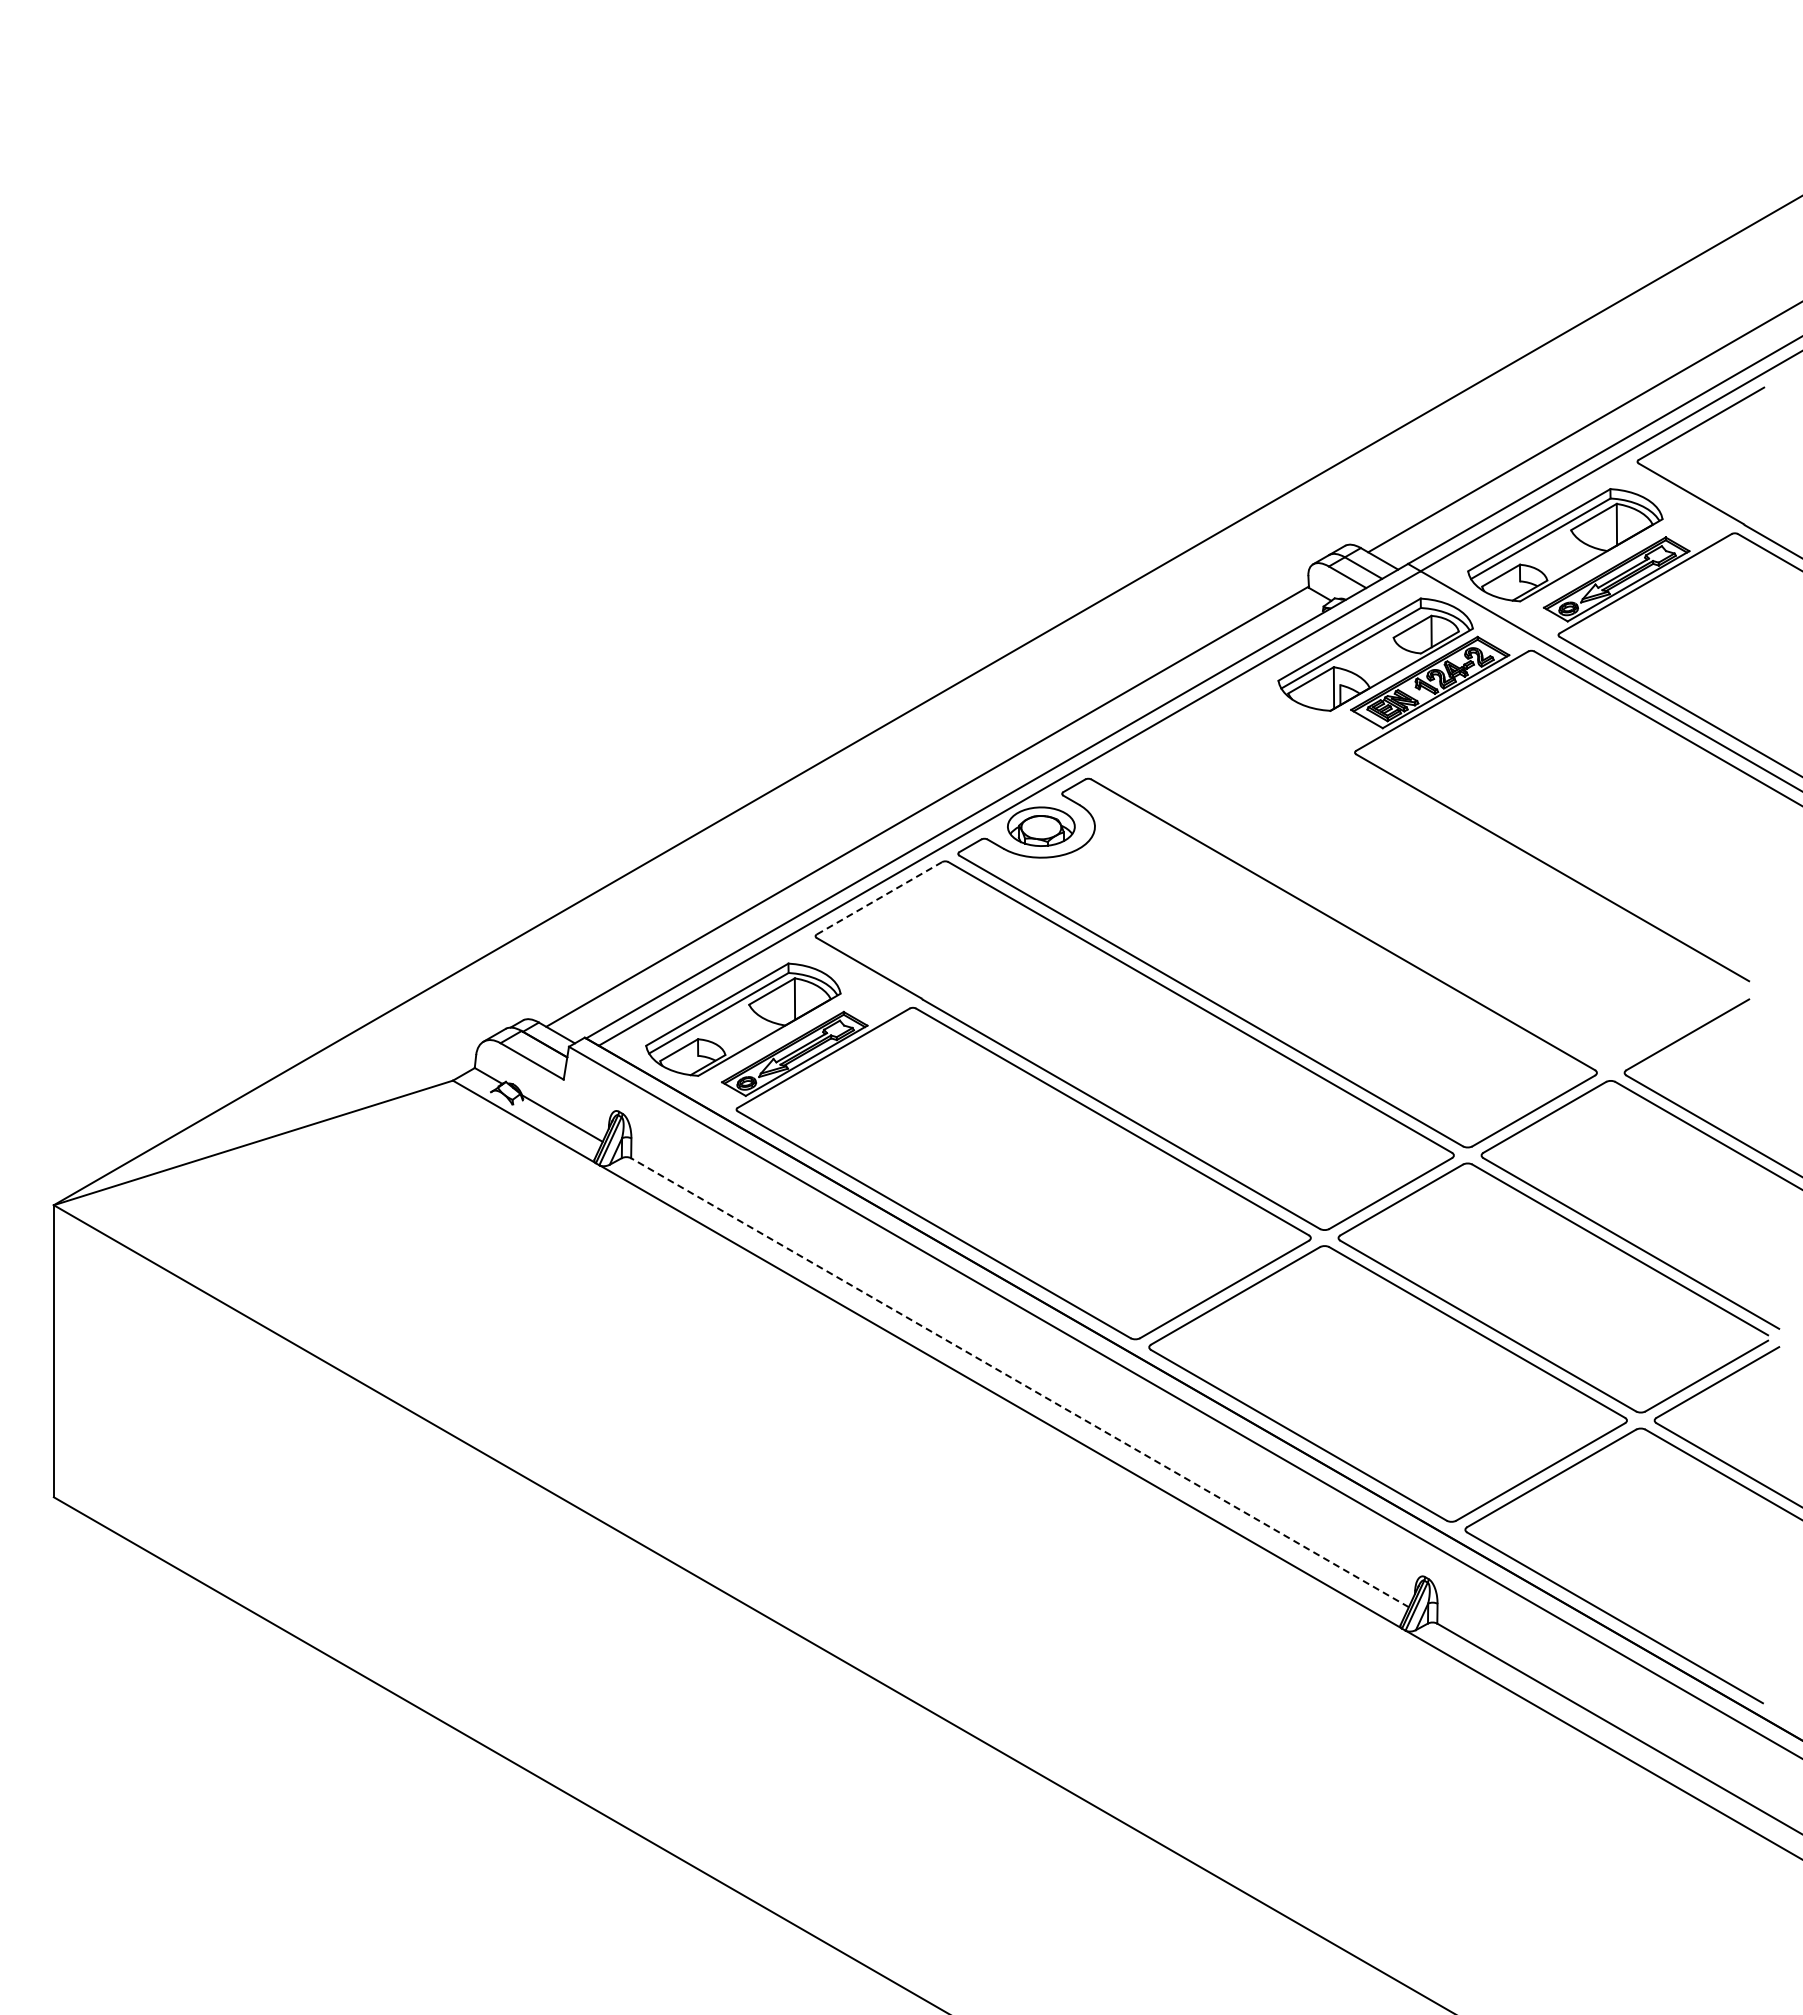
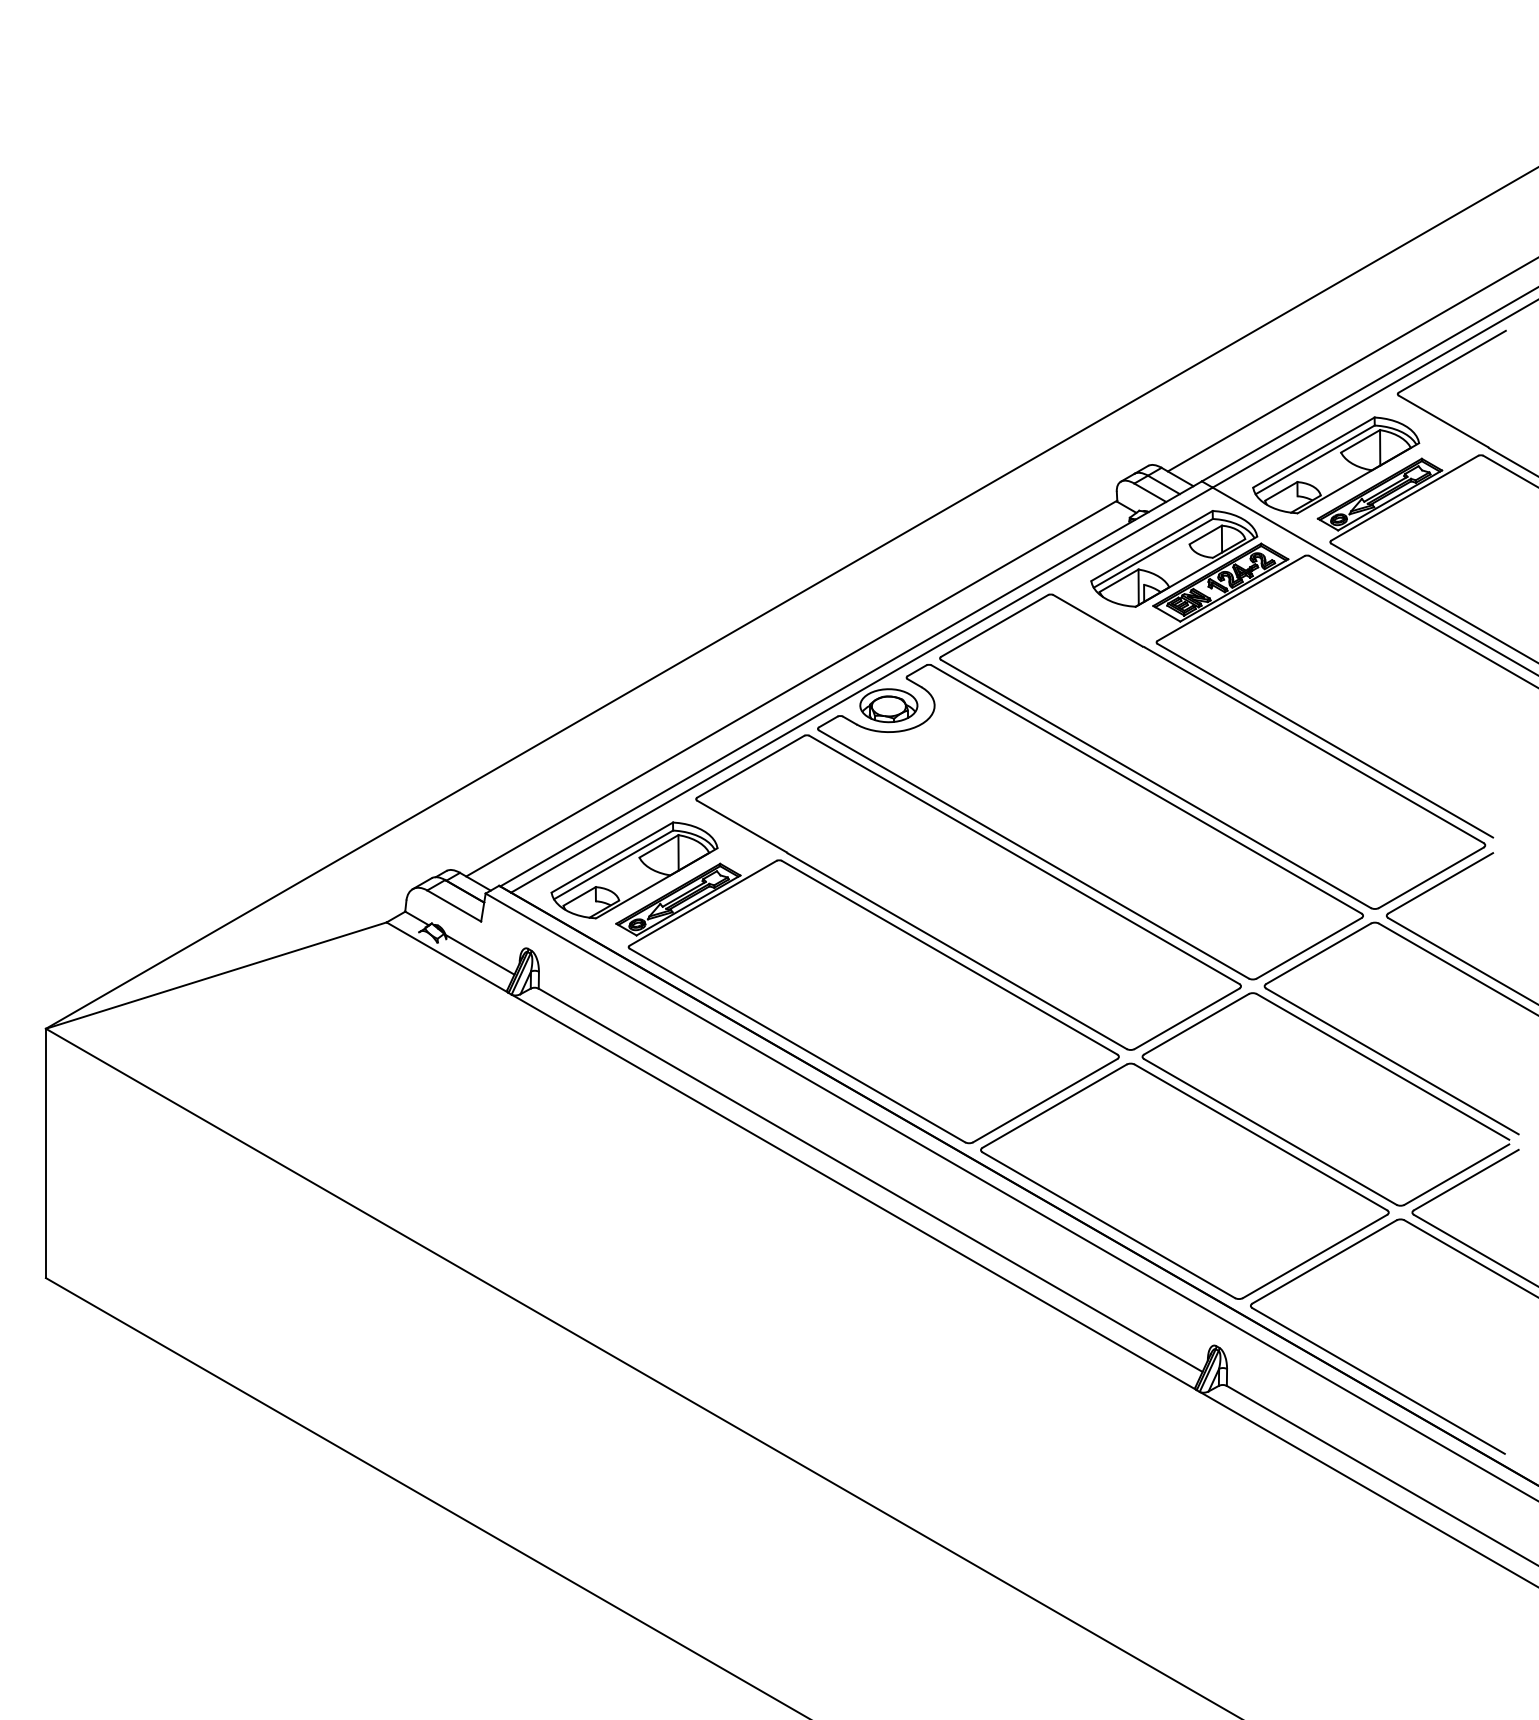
part: (1420, 880) -> (1212, 751), added
line: (879, 898) -> (750, 766), dashed -> solid
line: (1020, 1382) -> (871, 1180), dashed -> solid

